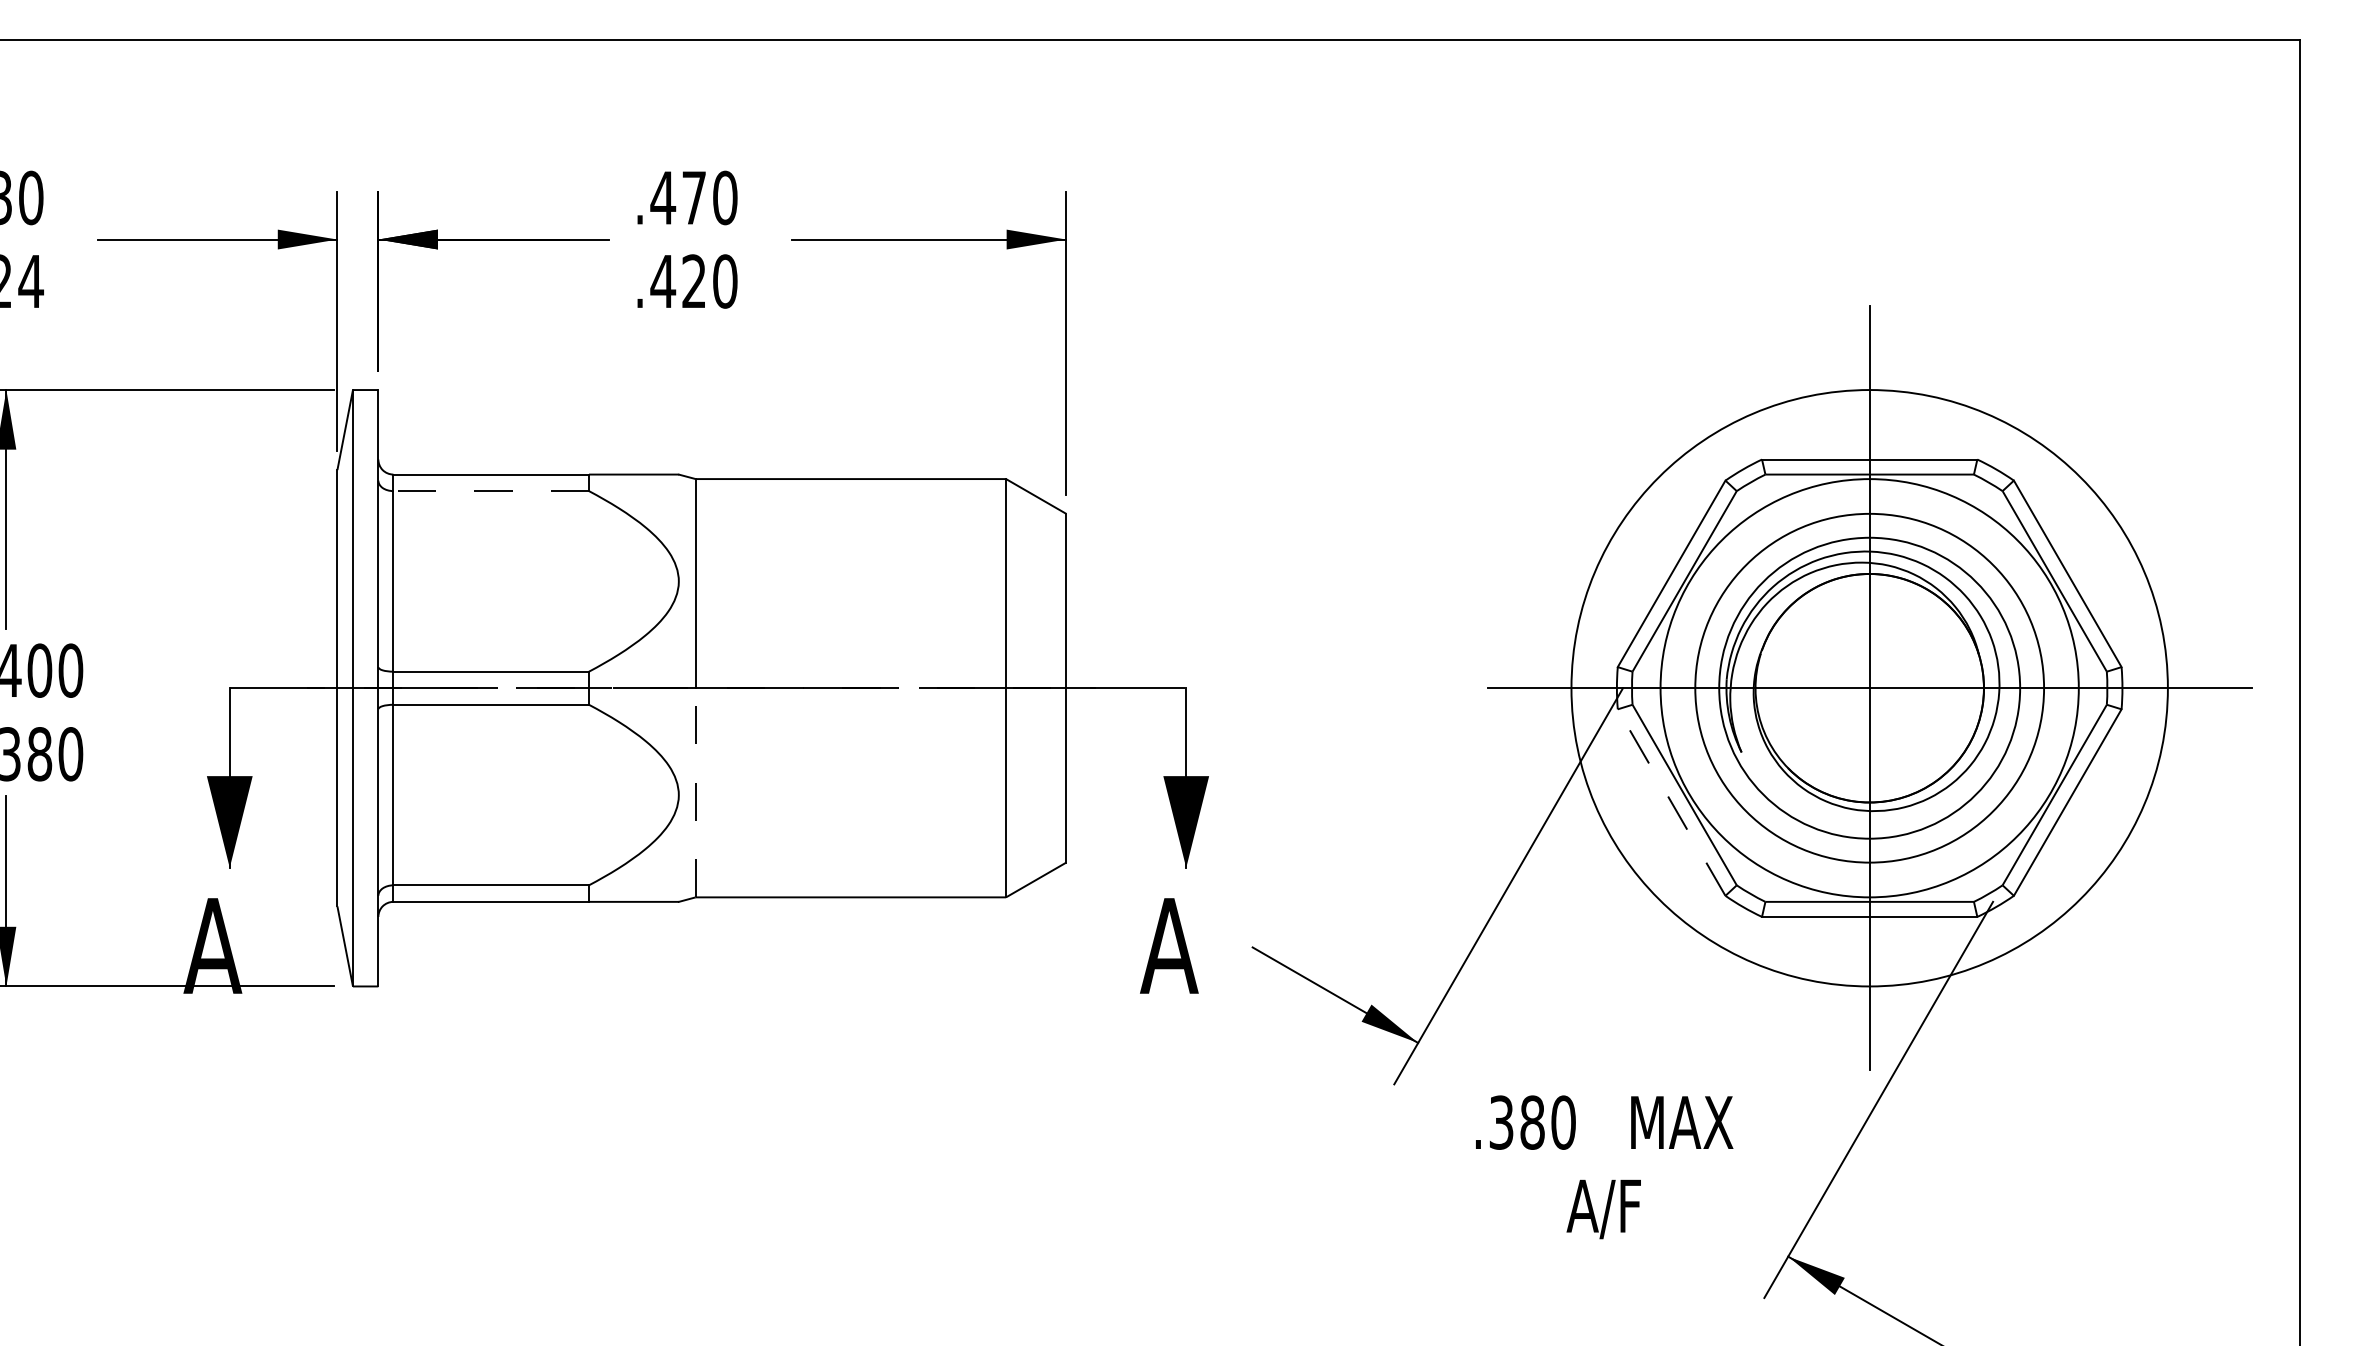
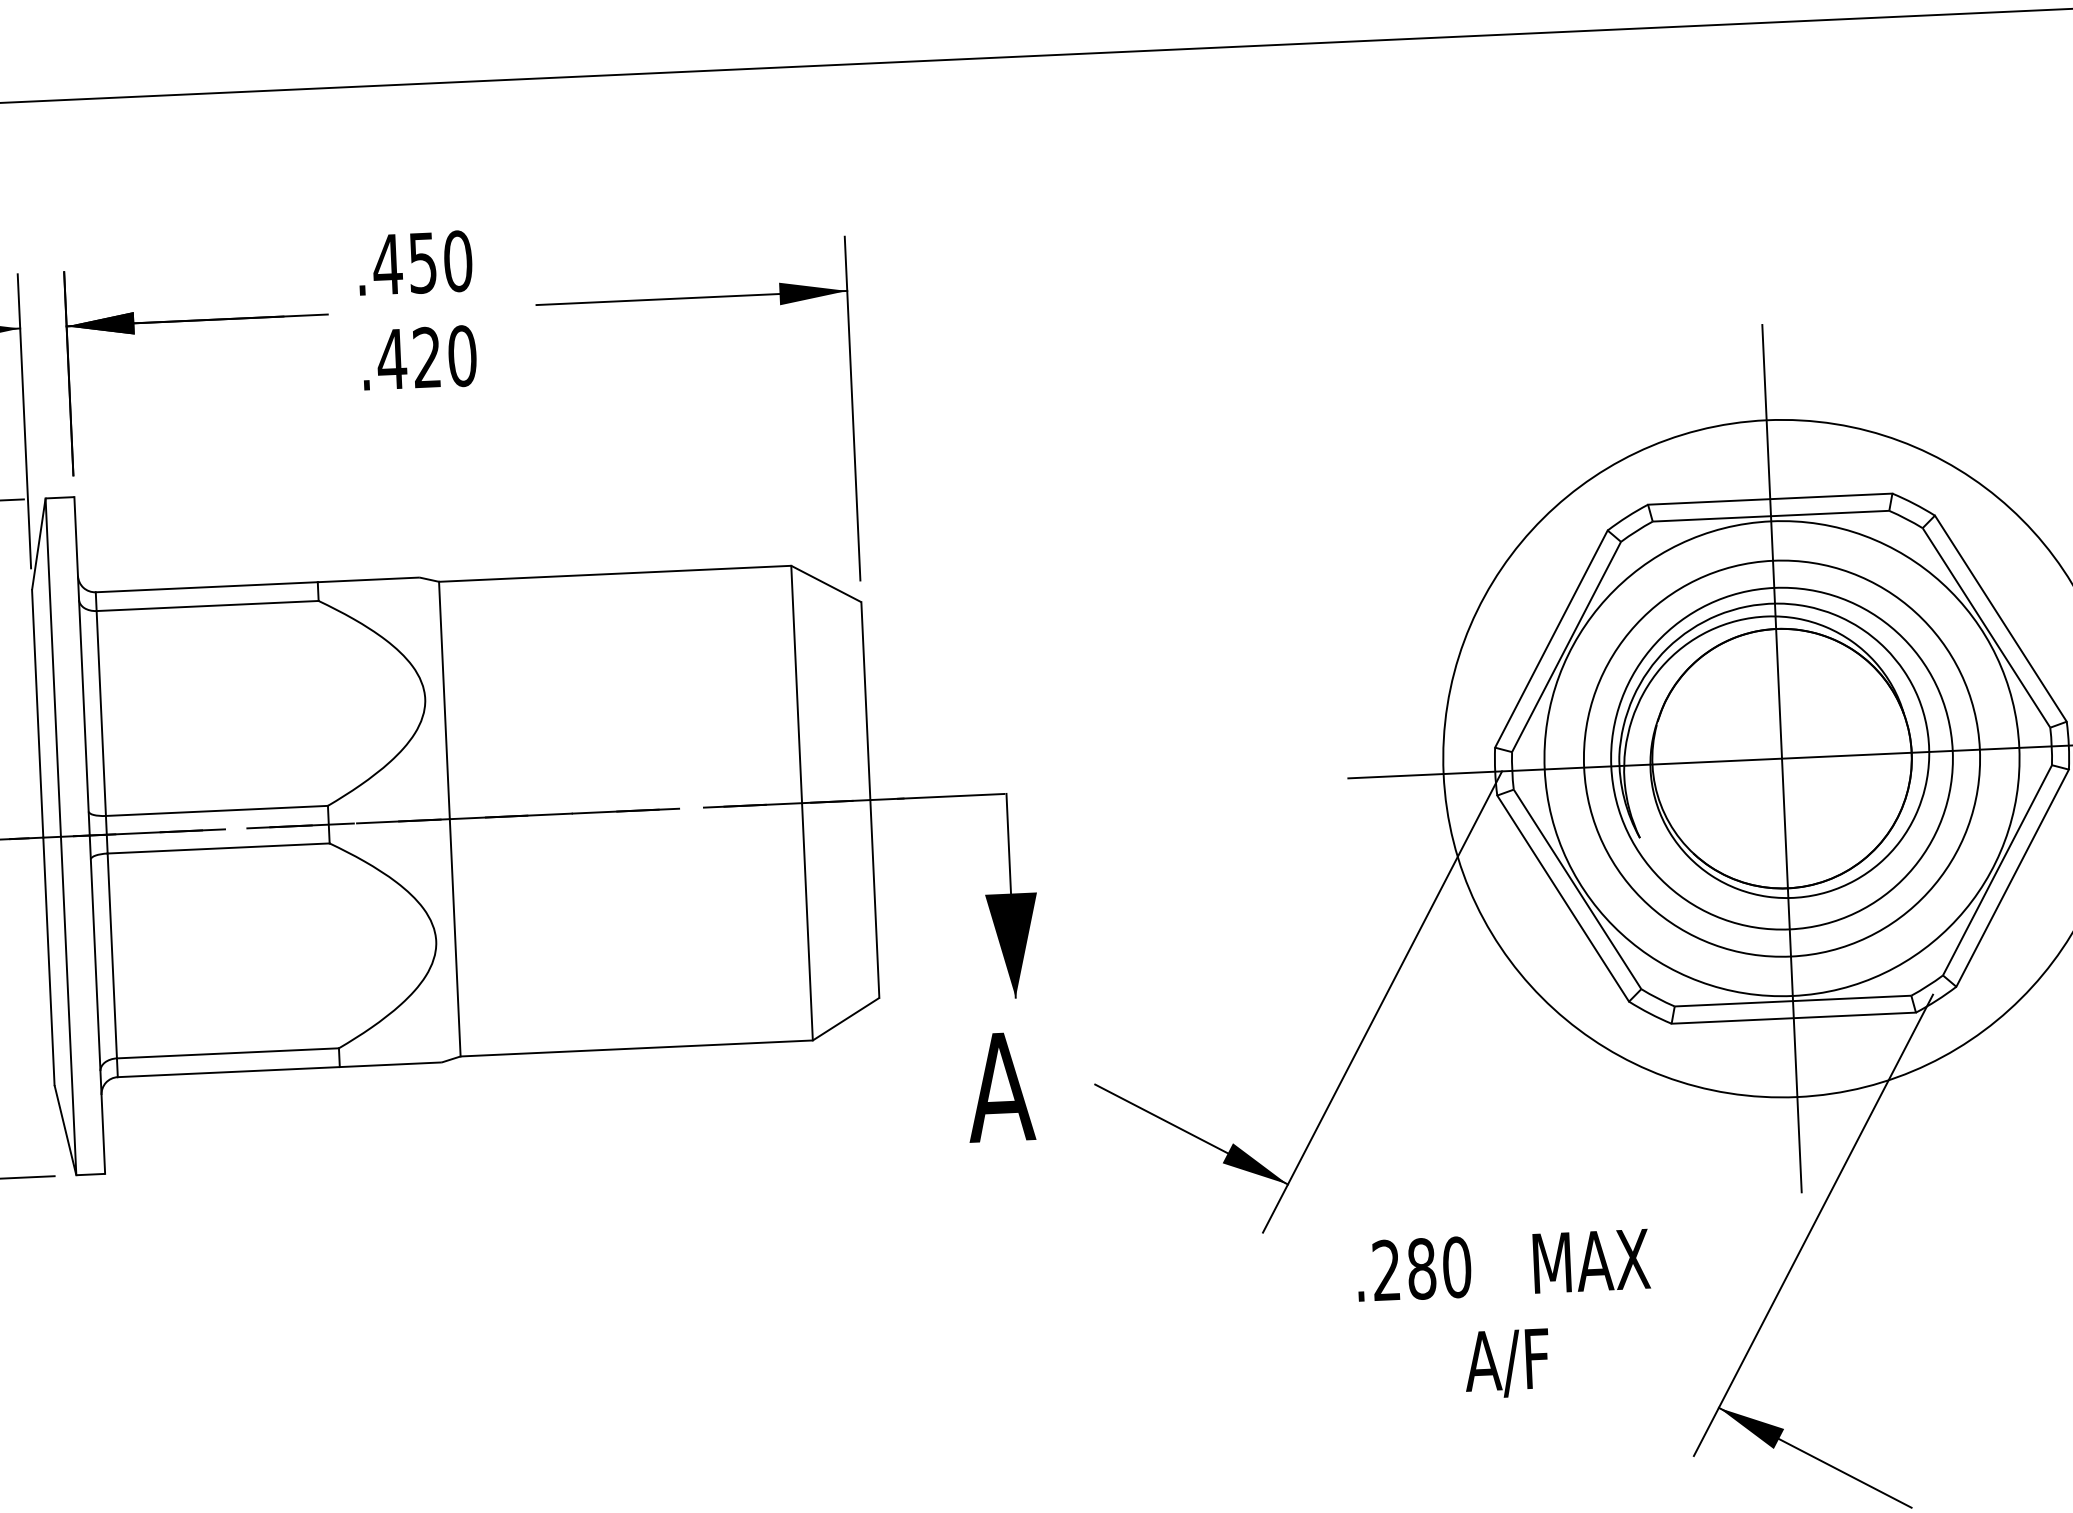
text: (693, 198) -> (422, 263), .470 -> .450
line: (491, 491) -> (208, 606), dashed -> solid
line: (695, 792) -> (454, 937), dashed -> solid
line: (1671, 802) -> (1563, 898), dashed -> solid
text: (1501, 1122) -> (1386, 1270), .380 -> .280

